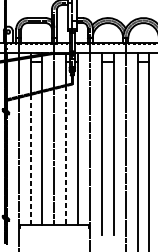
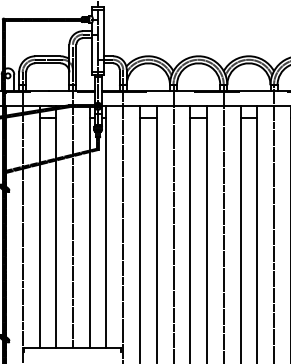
line: (66, 155) -> (89, 249), dashed -> solid
line: (30, 160) -> (39, 256), dashed -> solid

